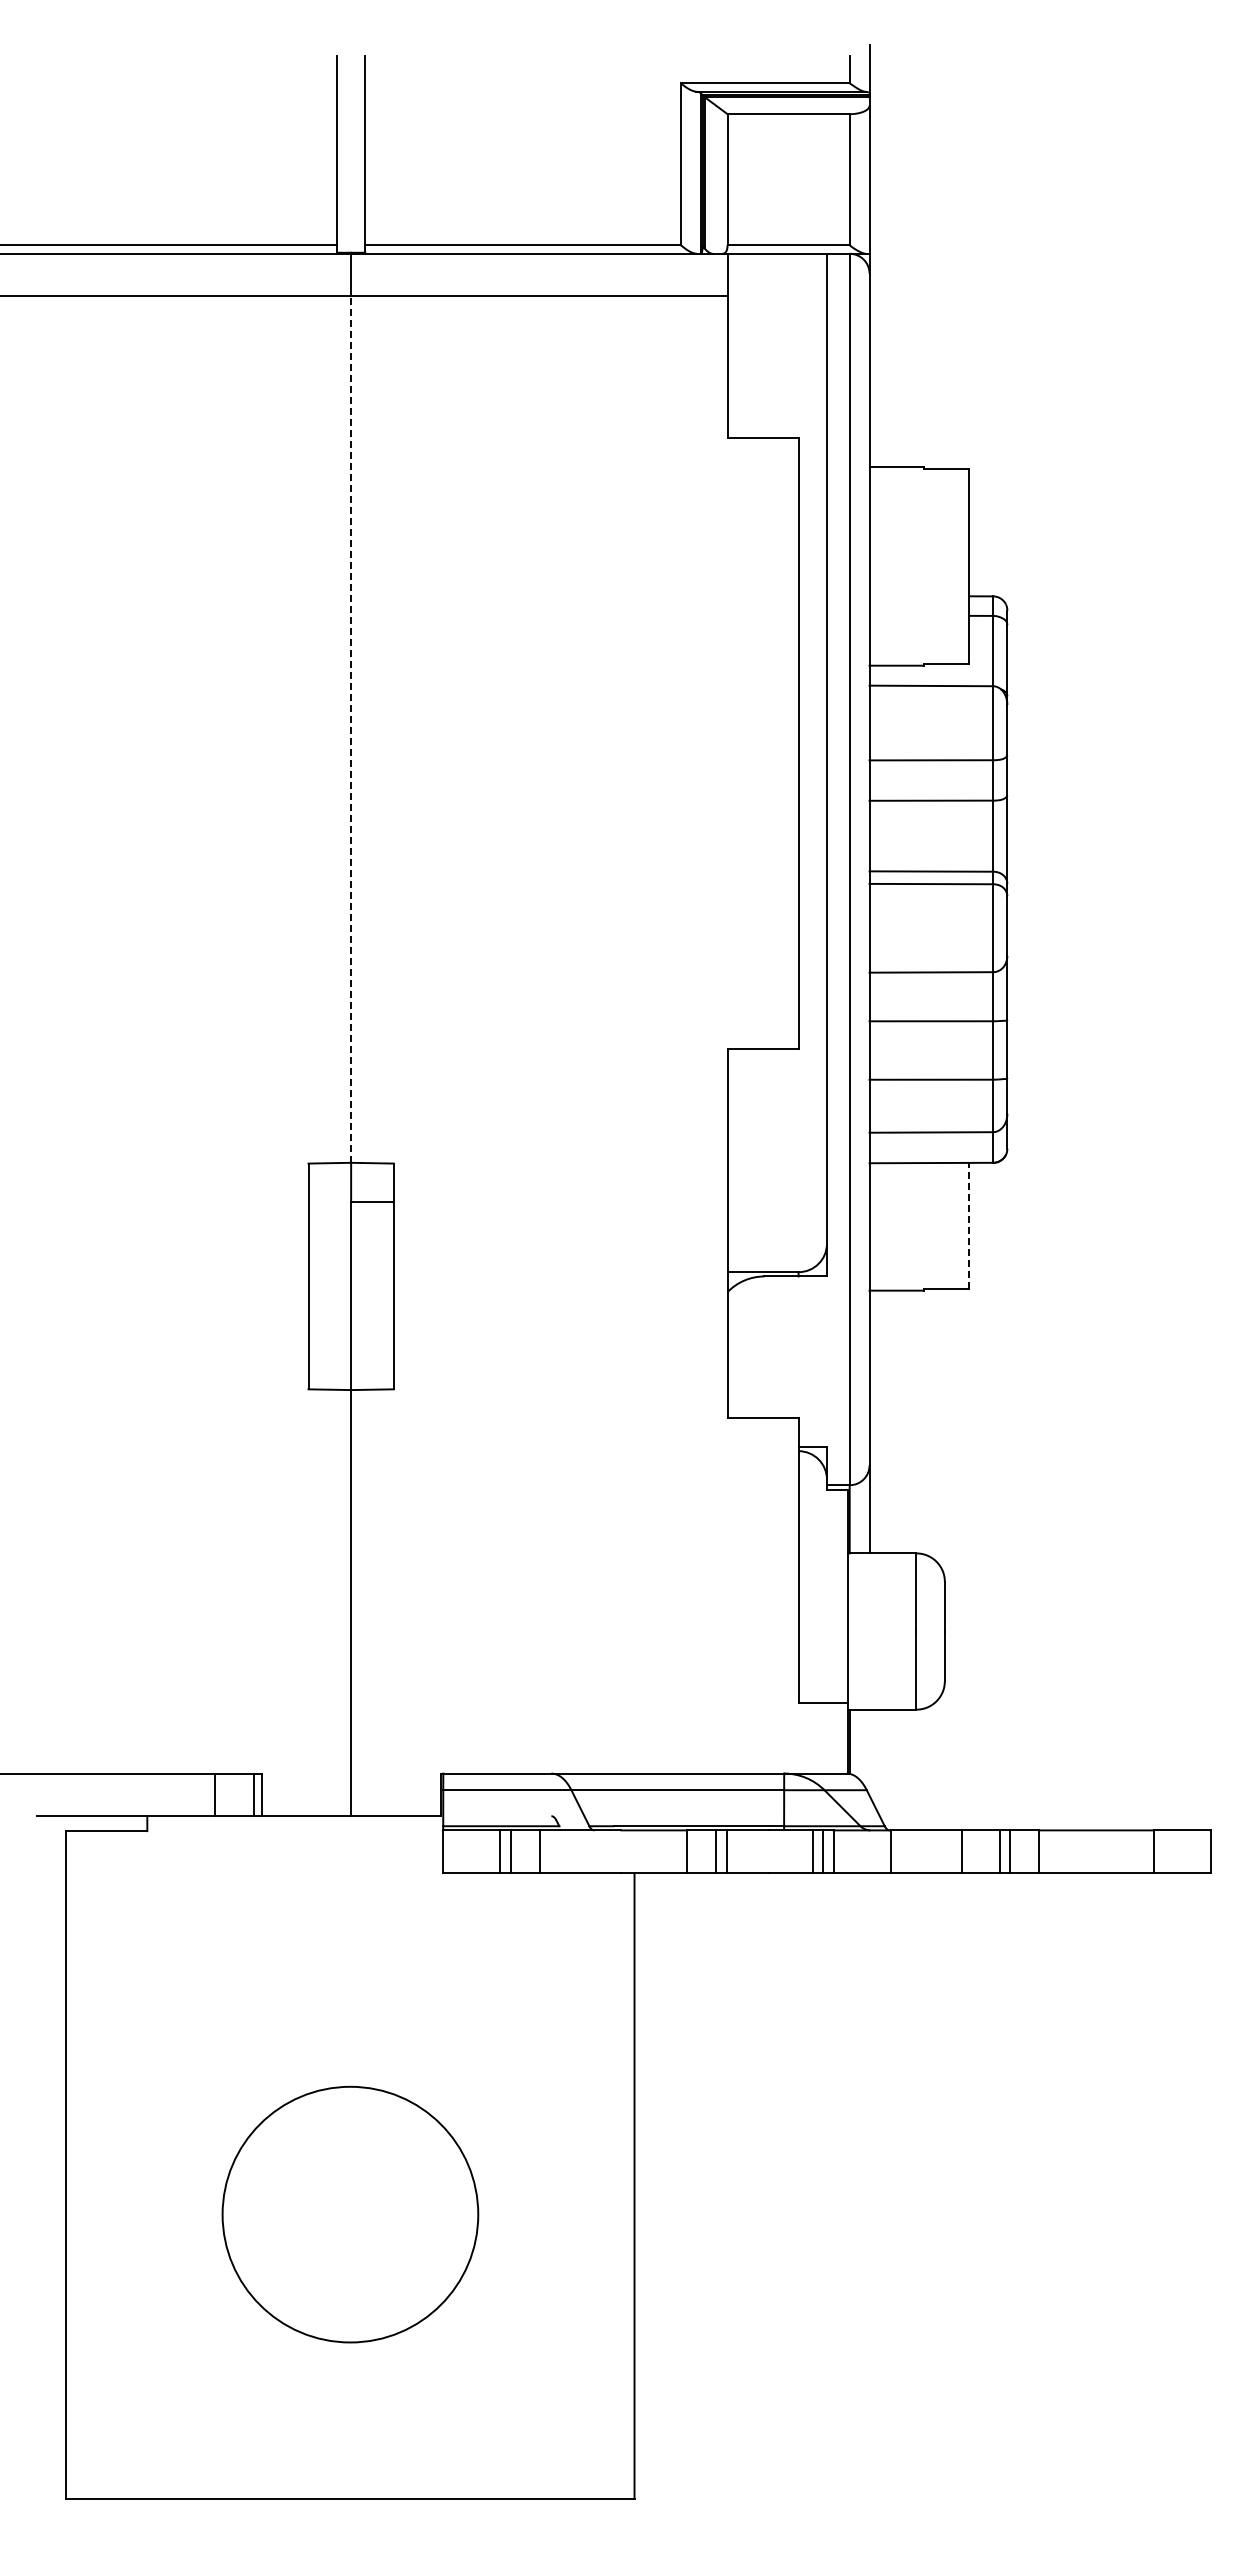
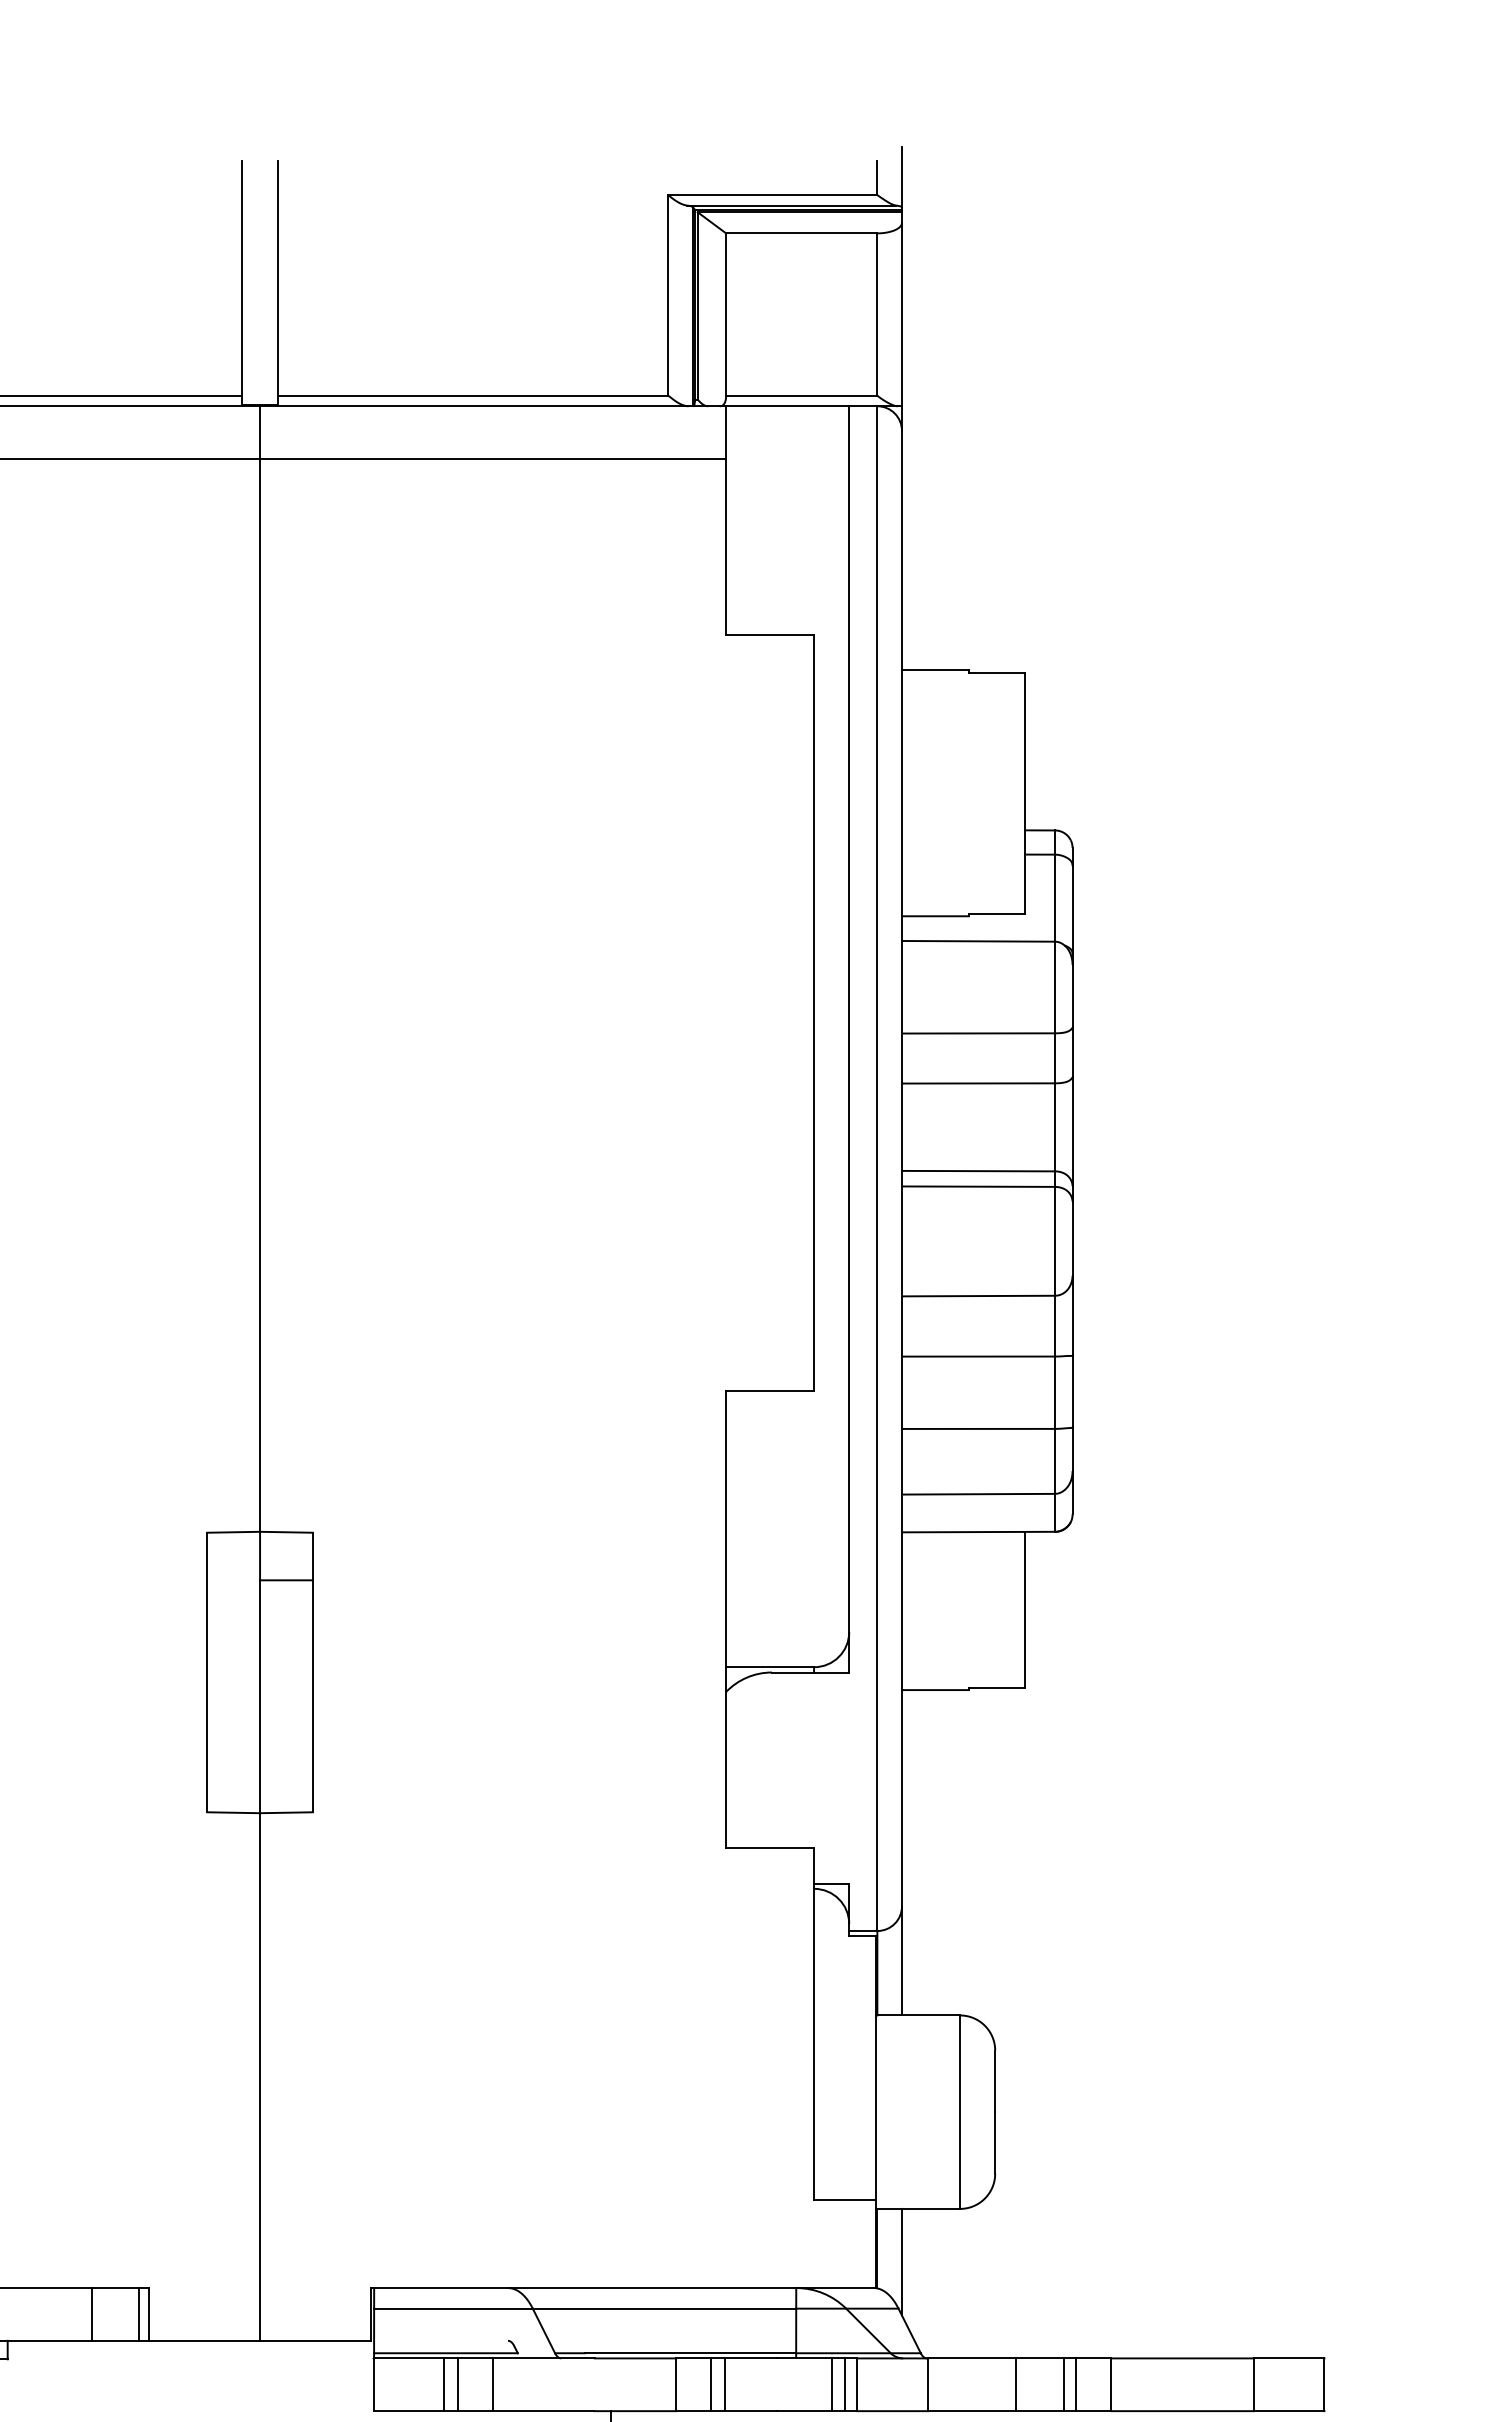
line: (351, 729) -> (260, 995), dashed -> solid
line: (969, 1225) -> (1025, 1609), dashed -> solid
line: (869, 1752) -> (901, 2261), added

